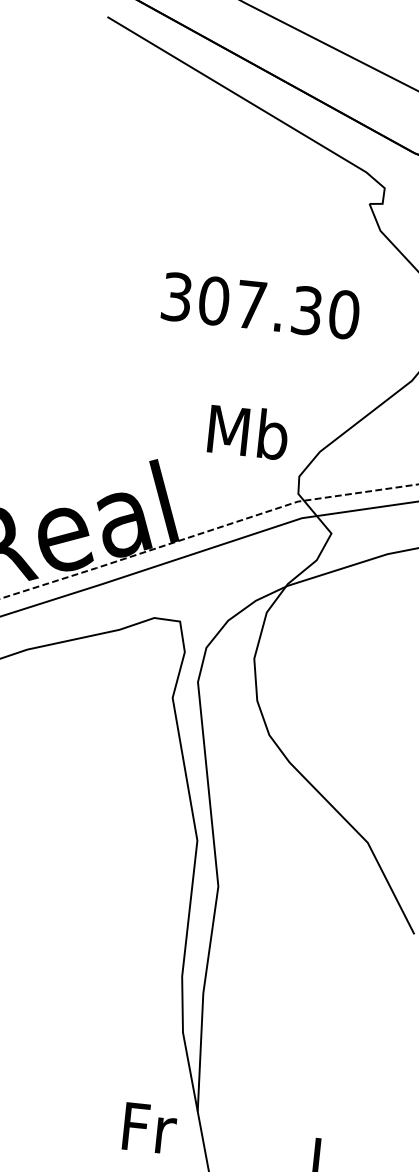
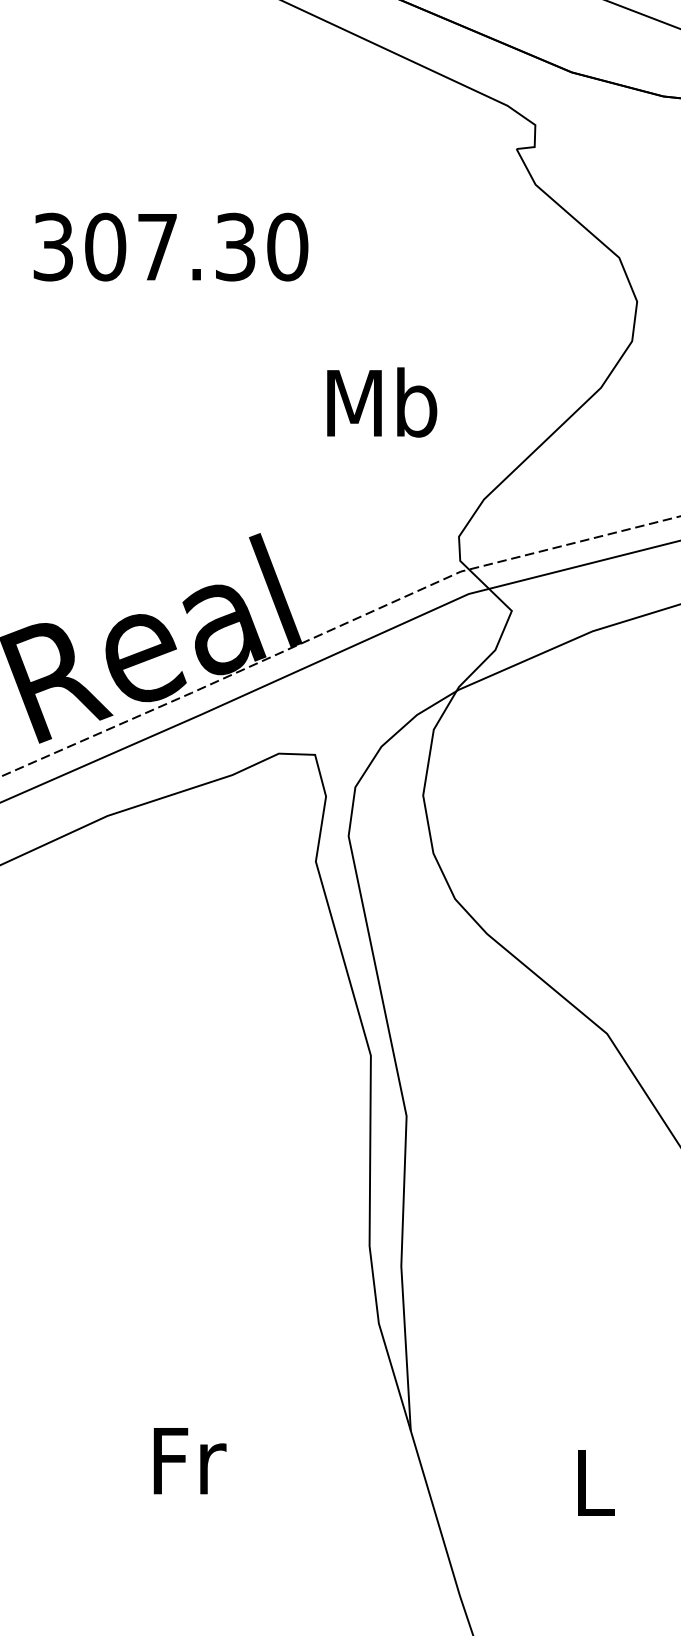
text: (260, 305) -> (170, 246), moved
text: (248, 432) -> (382, 402), moved
text: (149, 1128) -> (189, 1461), moved

